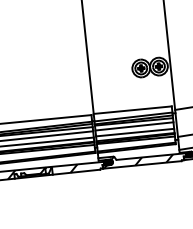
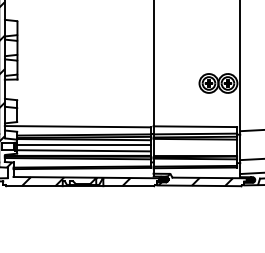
line: (134, 126) -> (195, 144), removed
line: (135, 132) -> (195, 150), removed

